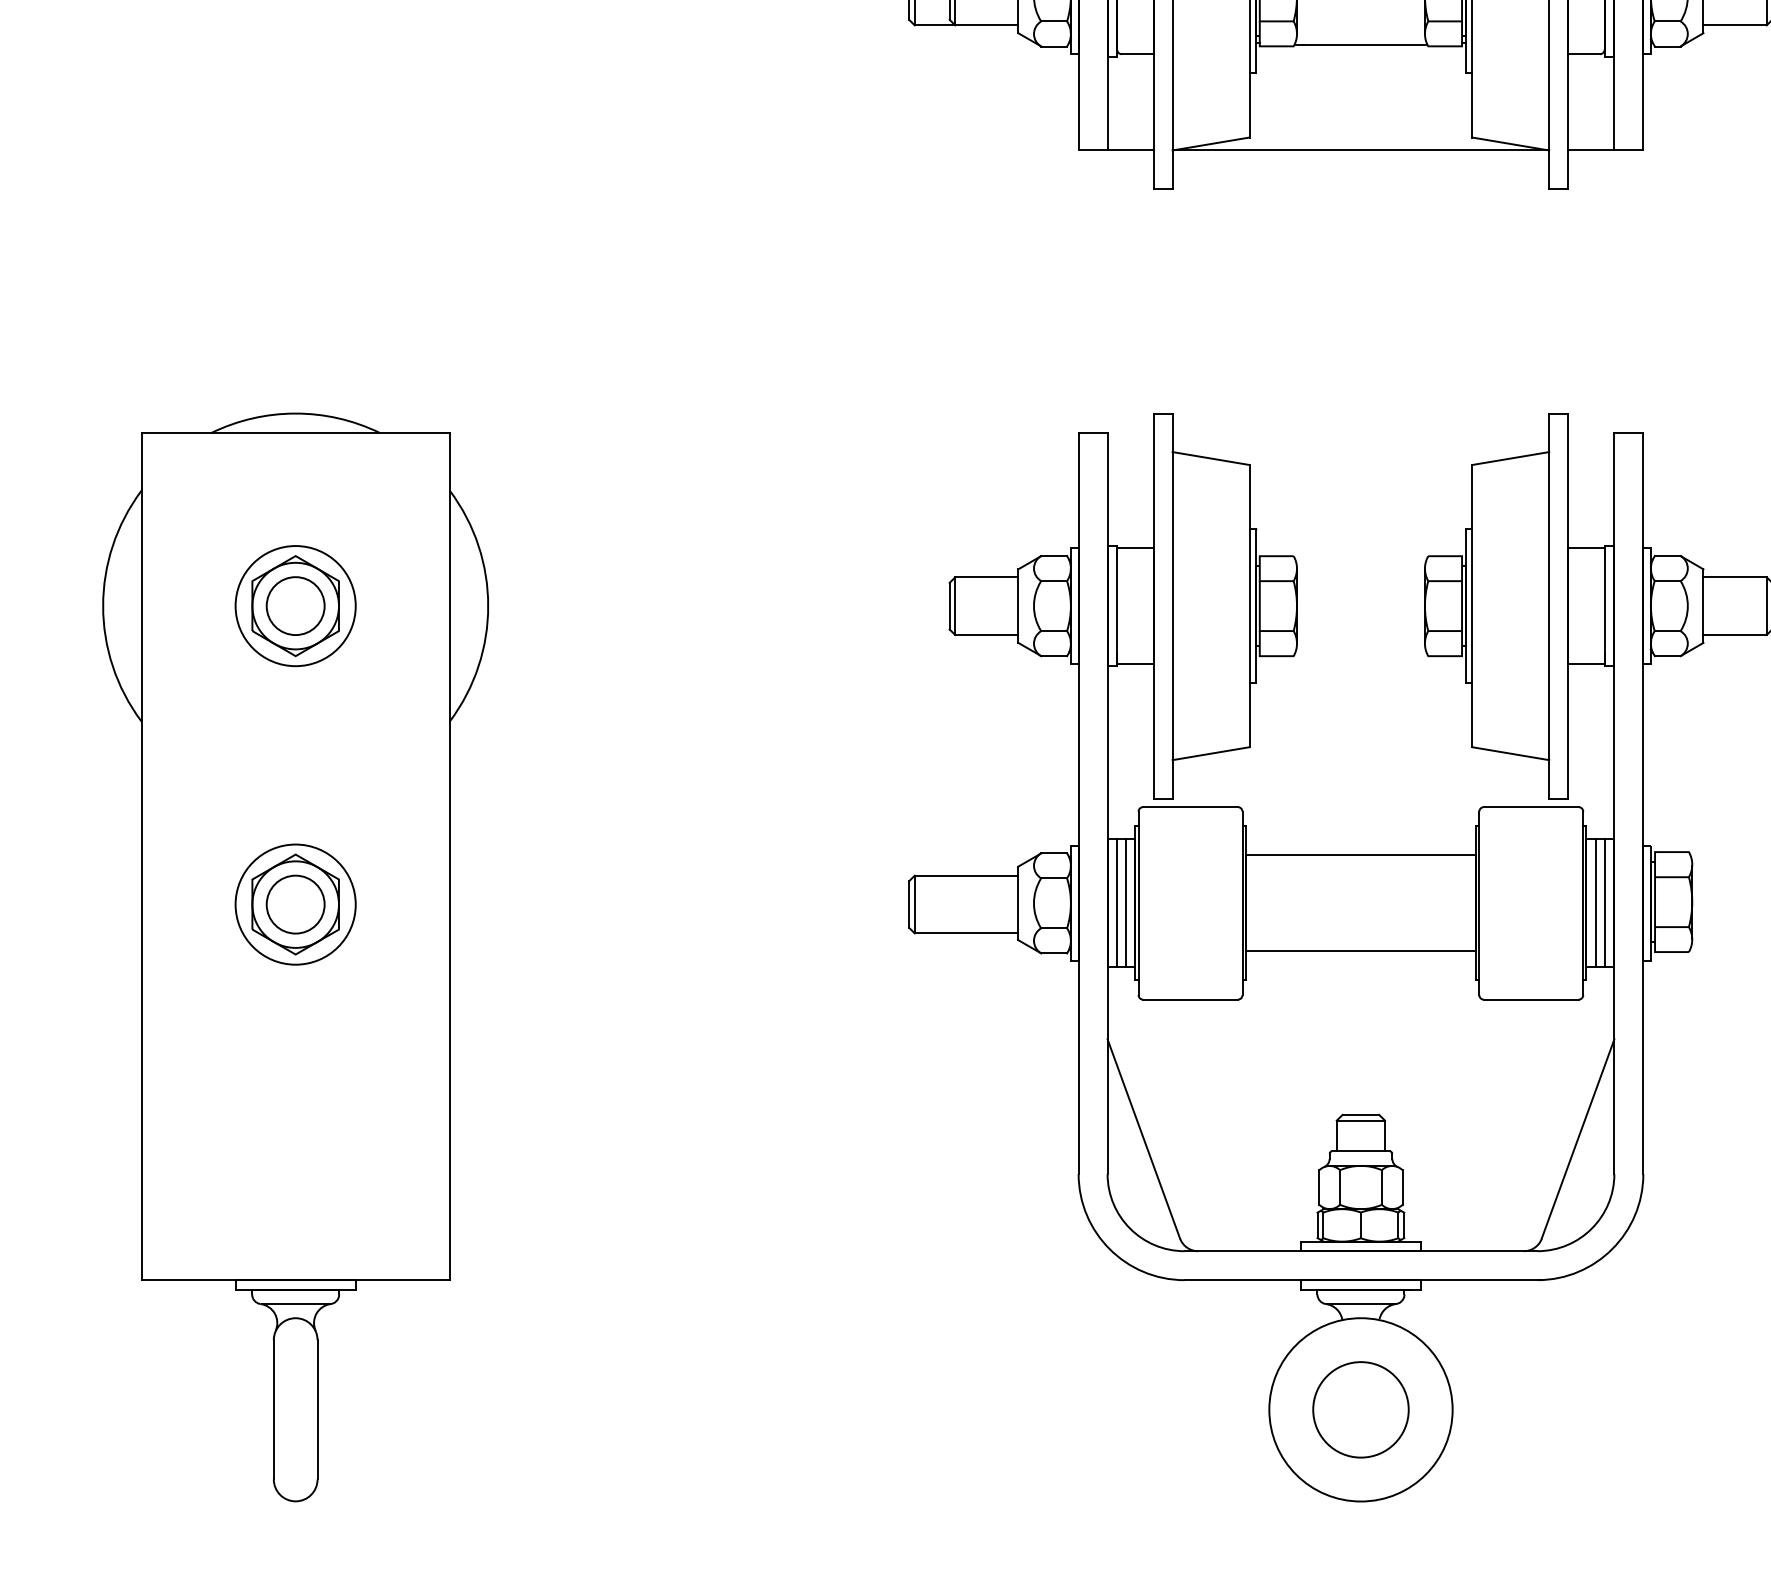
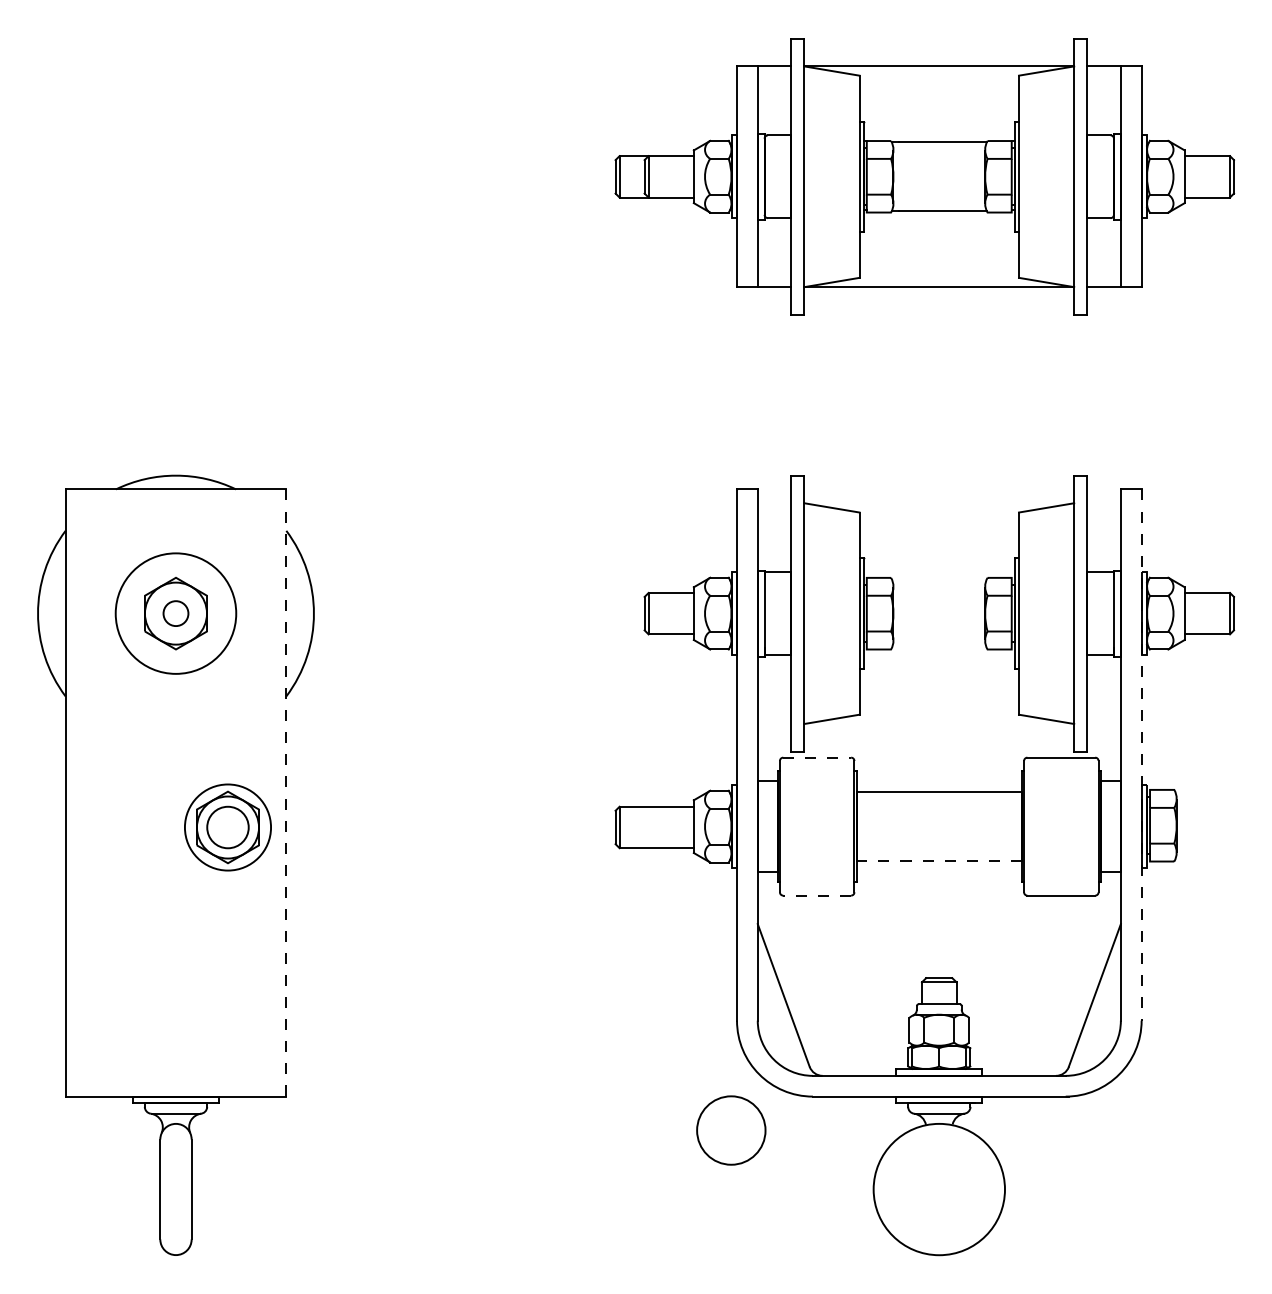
circle: (294, 605) -> (175, 613), size x0.6
circle: (294, 605) -> (175, 613), size x1.4
line: (1643, 804) -> (1141, 755), solid -> dashed
line: (1190, 806) -> (817, 757), solid -> dashed
line: (449, 855) -> (286, 792), solid -> dashed
line: (1117, 903) -> (764, 826), removed
line: (1126, 903) -> (771, 826), removed
line: (1595, 903) -> (1107, 826), removed
line: (1605, 903) -> (1114, 826), removed
part: (294, 904) -> (227, 827), moved
line: (1361, 952) -> (939, 861), solid -> dashed
line: (1190, 999) -> (817, 895), solid -> dashed
circle: (1361, 1409) -> (731, 1130), moved

